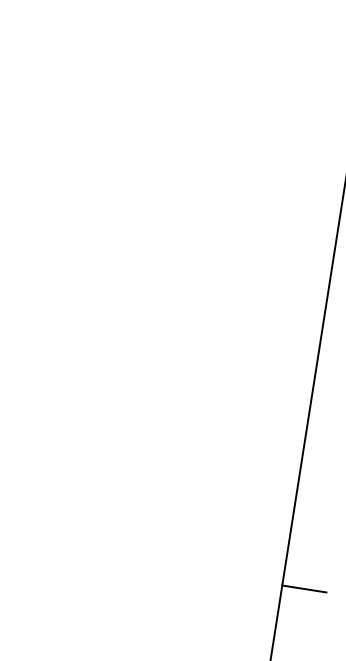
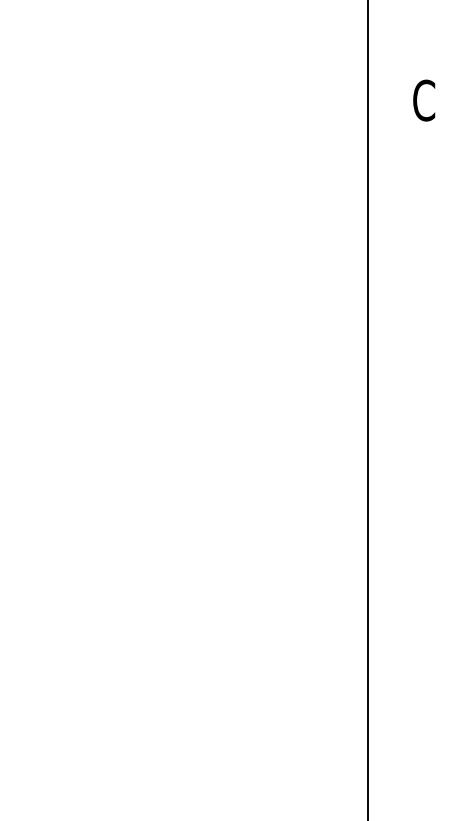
line: (304, 588) -> (394, 696), removed

